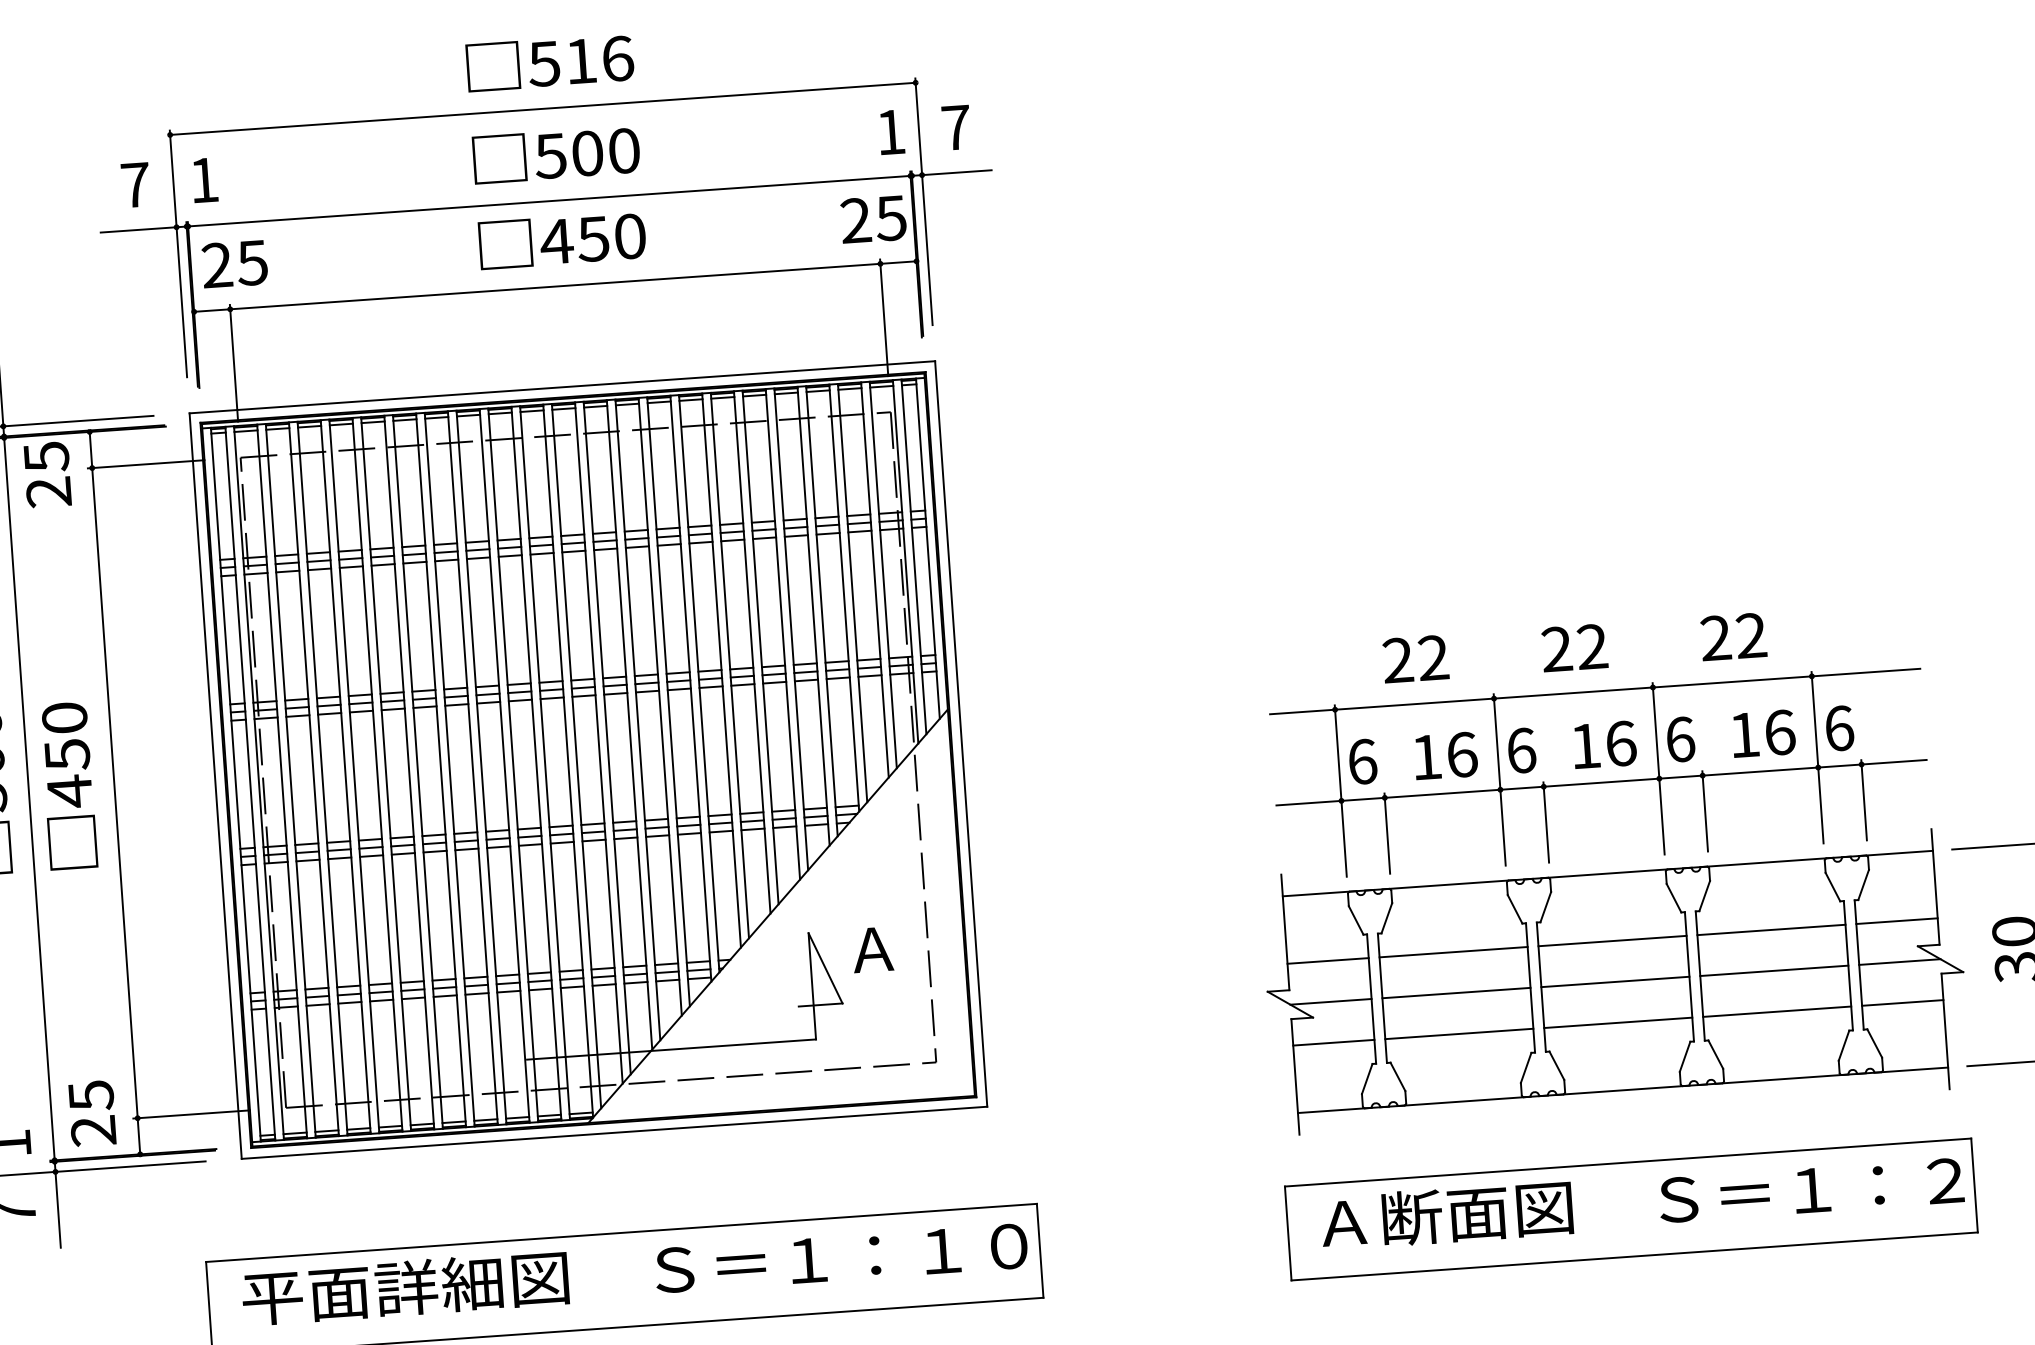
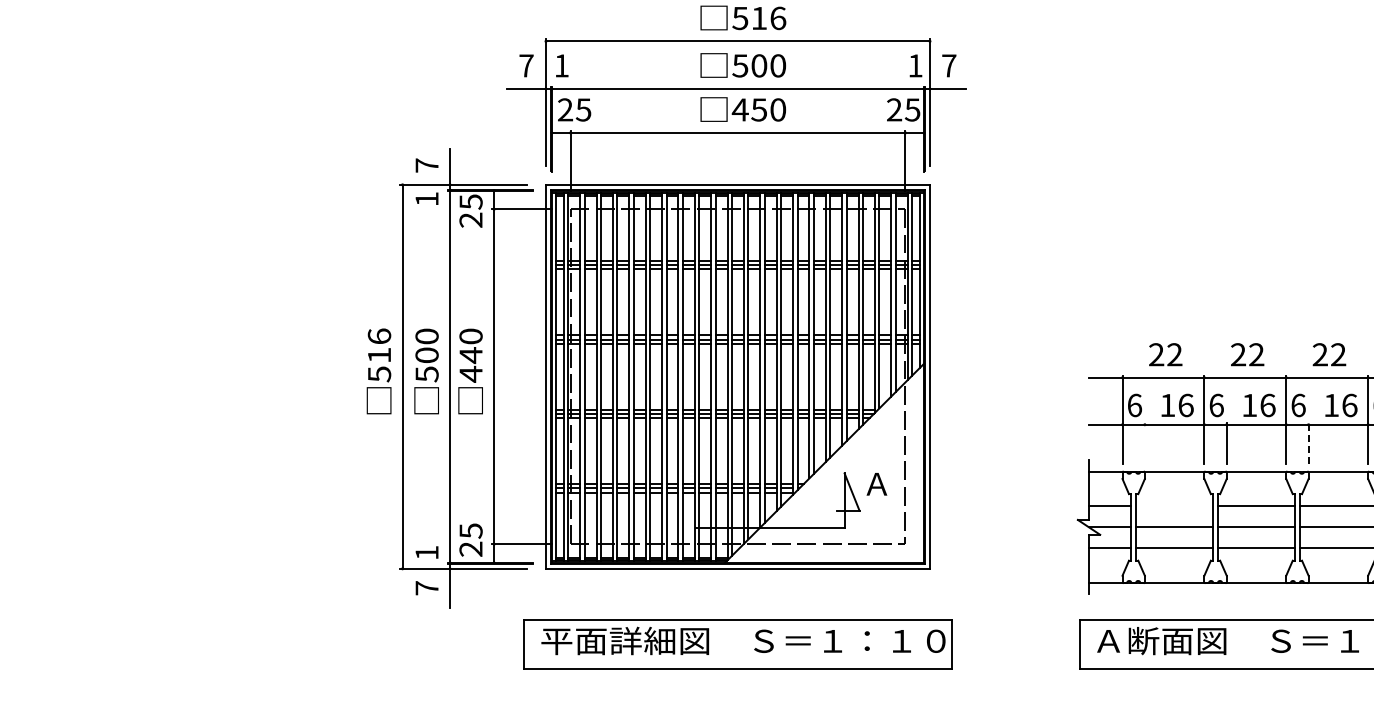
text: (66, 754) -> (470, 355), 450 -> 440
line: (1705, 812) -> (1308, 443), solid -> dashed
line: (1386, 832) -> (1144, 442), removed
line: (1453, 952) -> (1174, 506), removed

